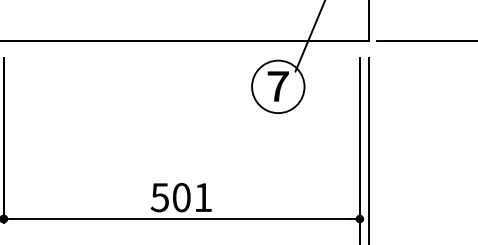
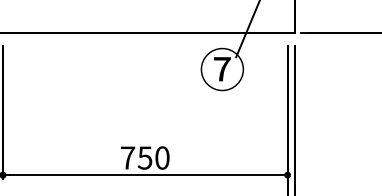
text: (180, 196) -> (144, 157), 501 -> 750

